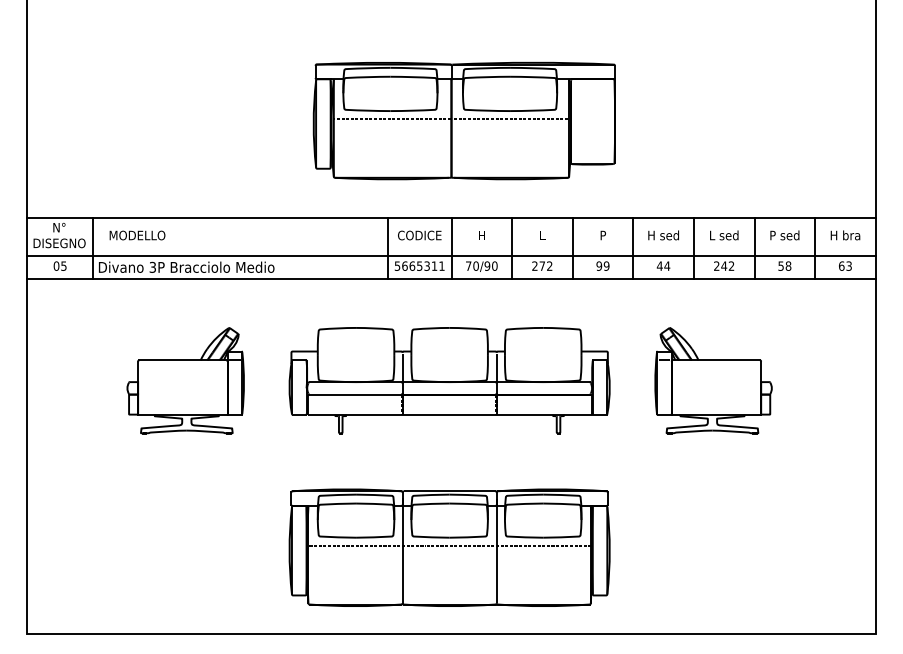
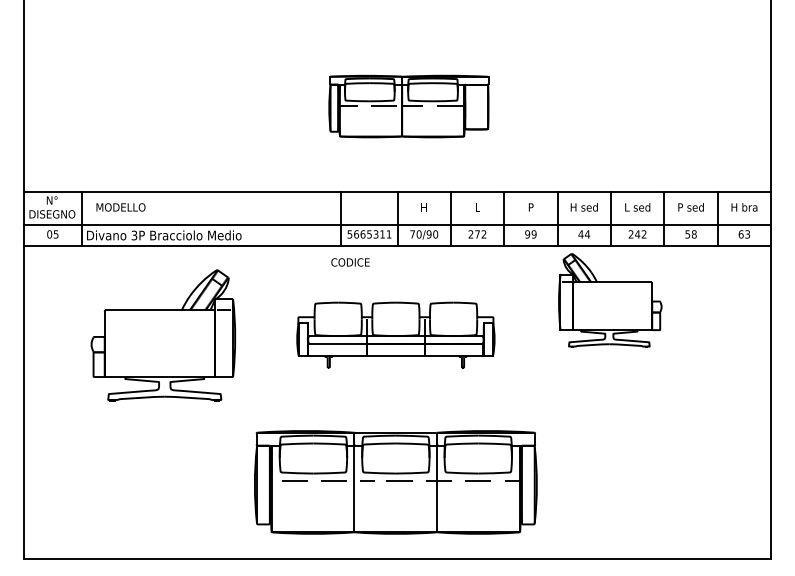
part: (463, 120) -> (408, 106), size x0.6
text: (419, 235) -> (350, 262), moved
part: (449, 379) -> (395, 334), size x0.7
part: (185, 380) -> (163, 335), size x1.4
part: (713, 380) -> (610, 300), moved

